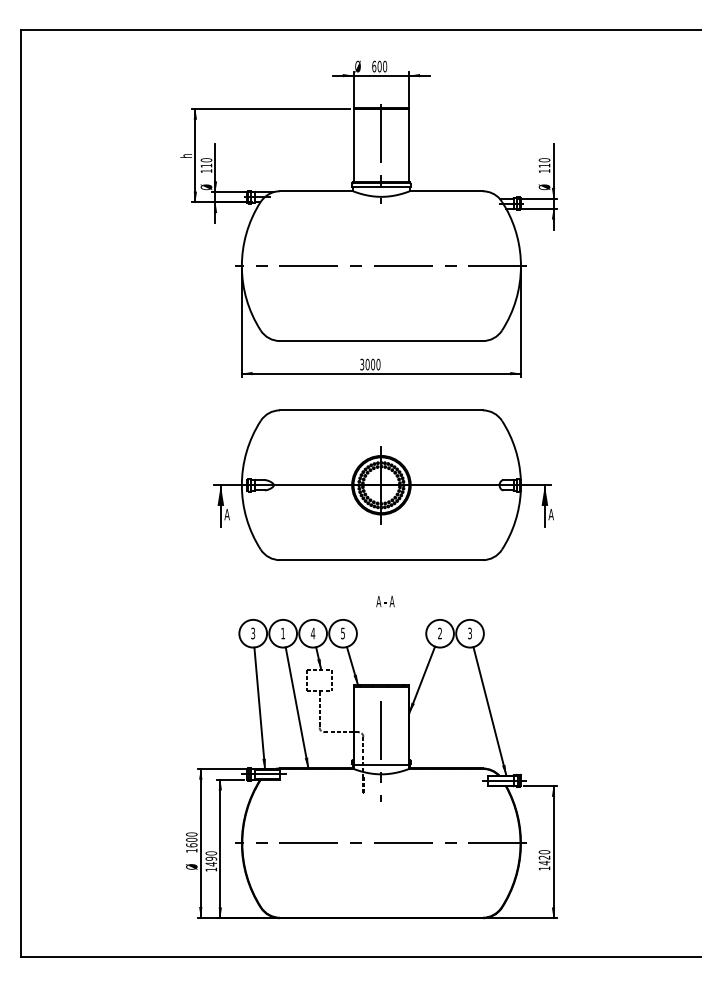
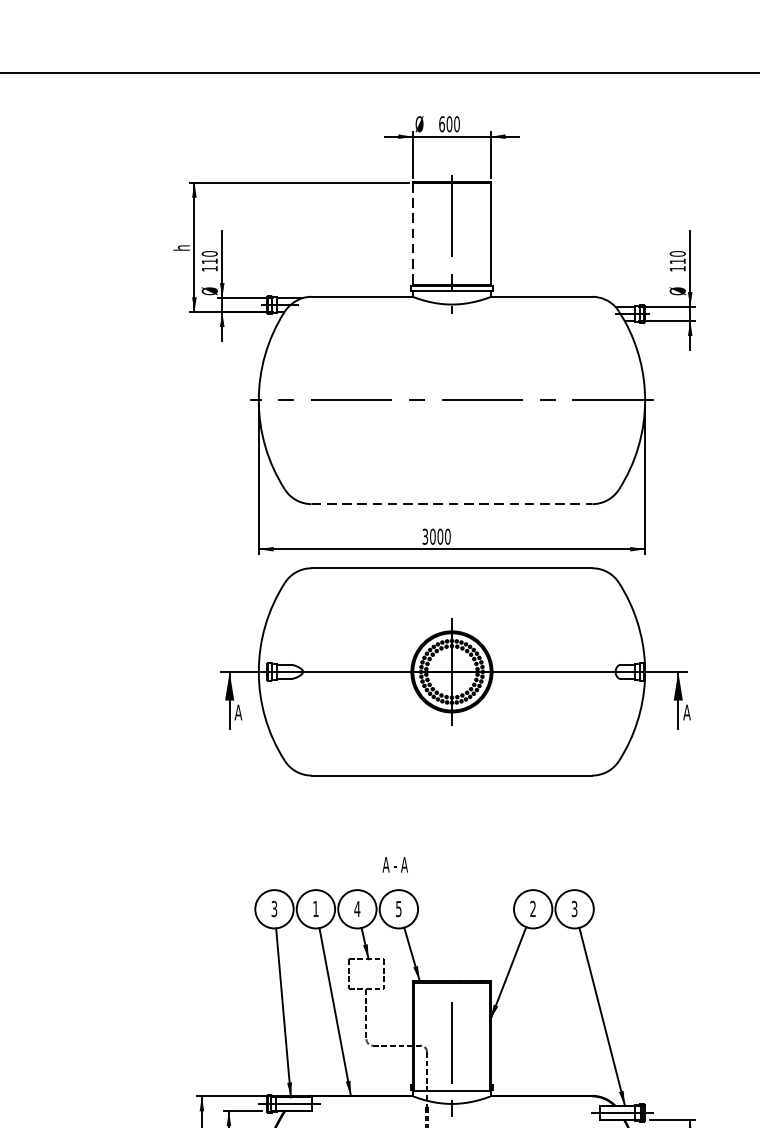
line: (353, 145) -> (413, 233), solid -> dashed
line: (381, 341) -> (452, 504), solid -> dashed
part: (383, 484) -> (454, 670), moved
text: (385, 601) -> (395, 864), moved

